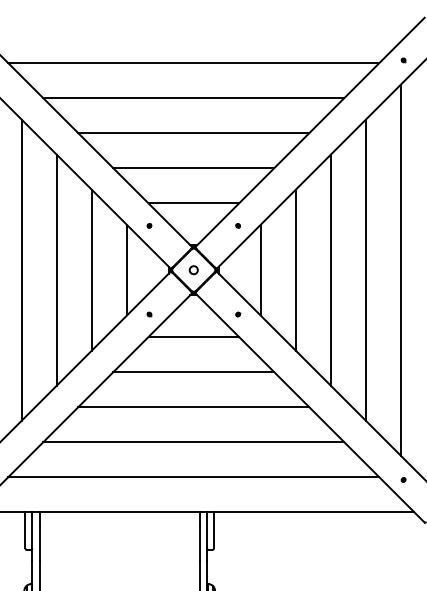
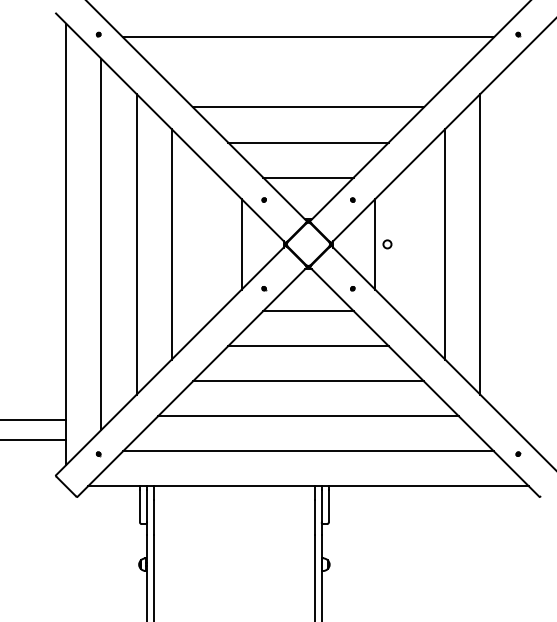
line: (193, 98) -> (308, 72), removed
line: (400, 269) -> (515, 243), removed
line: (91, 270) -> (206, 244), removed
circle: (193, 270) -> (387, 244), moved
line: (295, 270) -> (410, 244), removed

